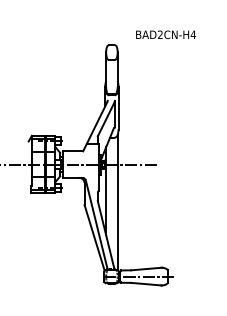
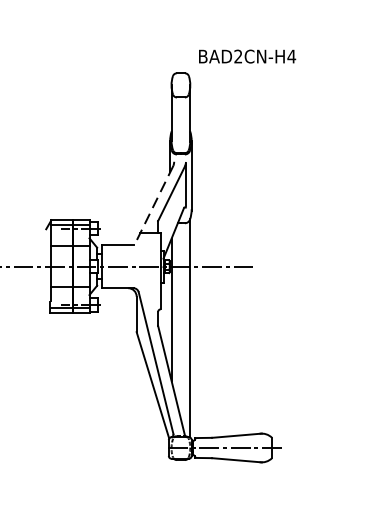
text: (165, 34) -> (246, 56), moved
line: (94, 127) -> (152, 206), solid -> dashed

